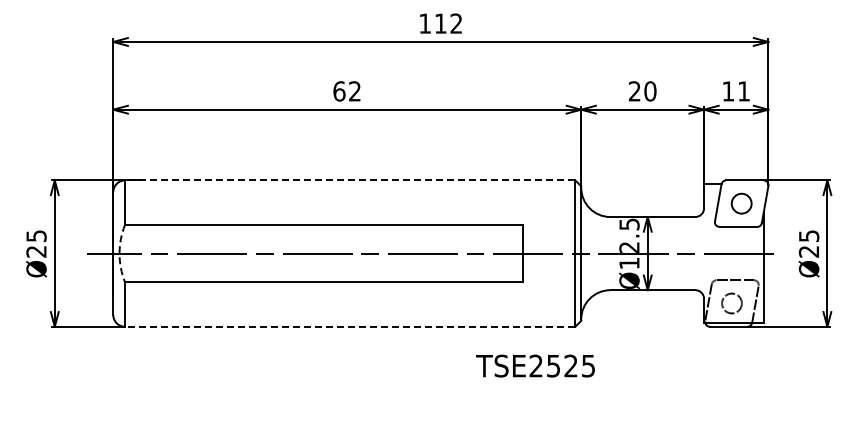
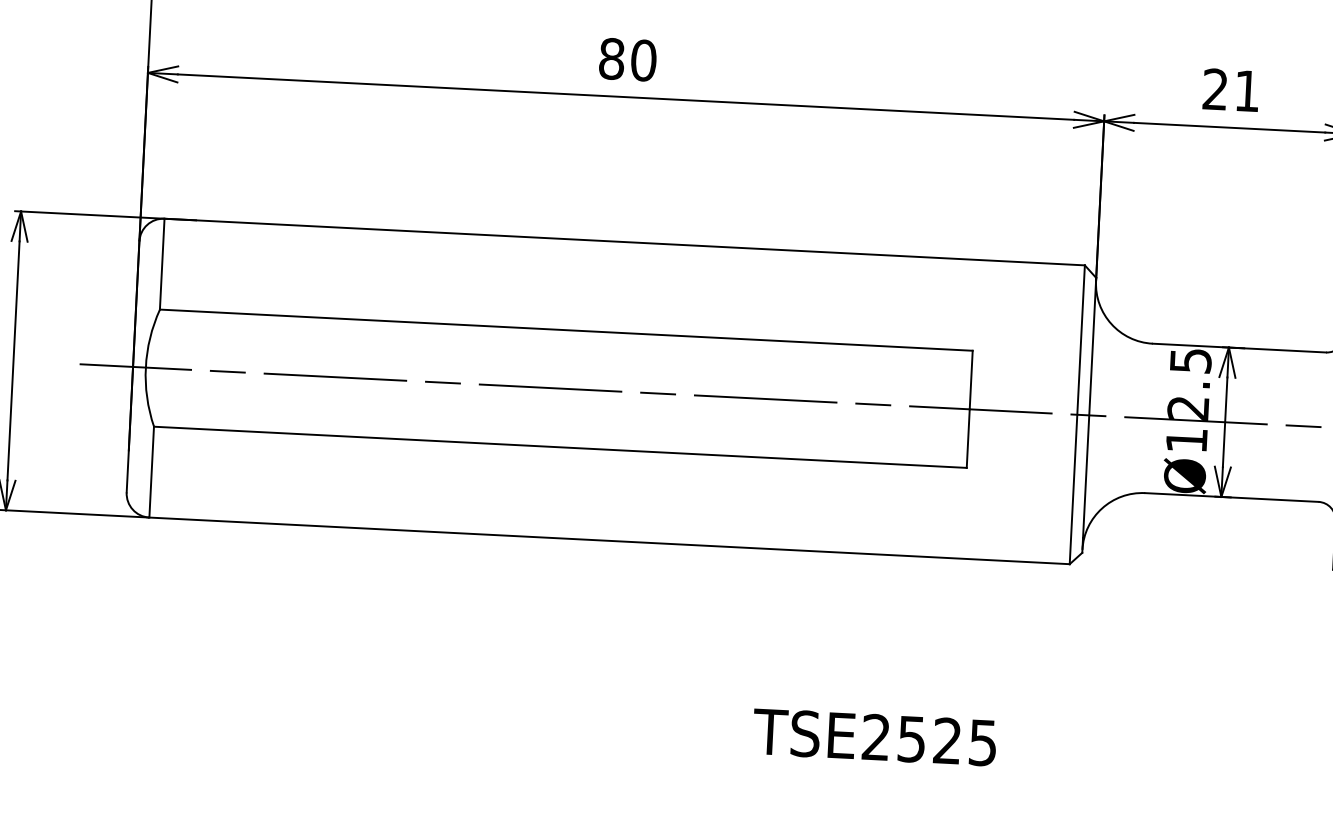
text: (347, 91) -> (628, 59), 62 -> 80
text: (650, 91) -> (1247, 91), 20 -> 21
line: (349, 180) -> (623, 242), dashed -> solid
arc: (119, 253) -> (145, 367), dashed -> solid
line: (349, 326) -> (608, 540), dashed -> solid
text: (535, 365) -> (874, 736), moved

